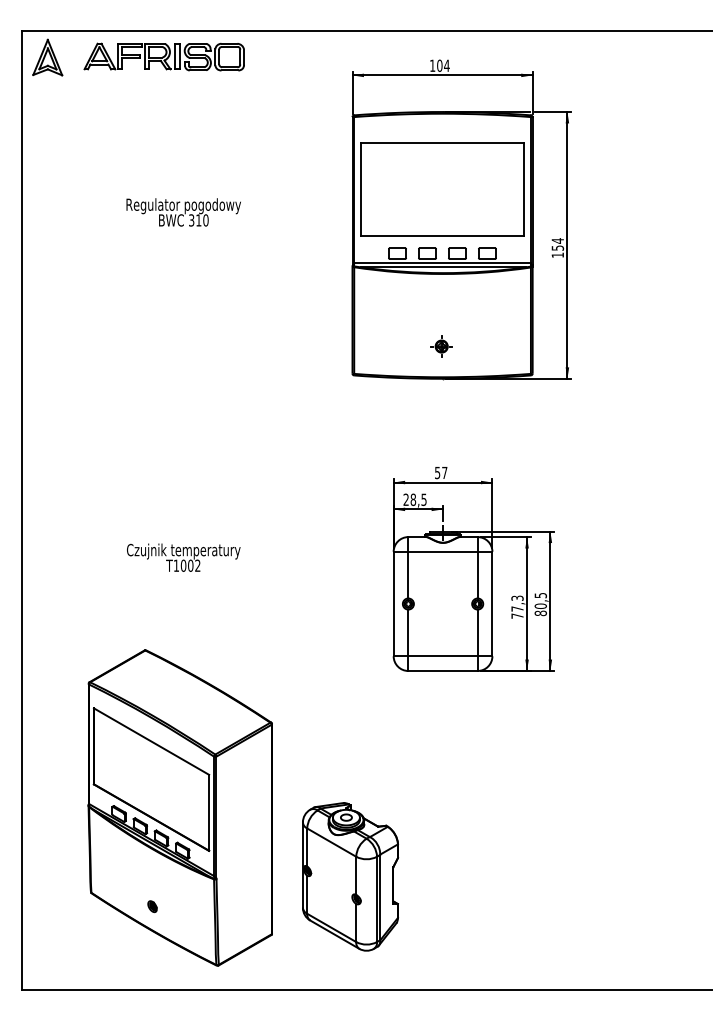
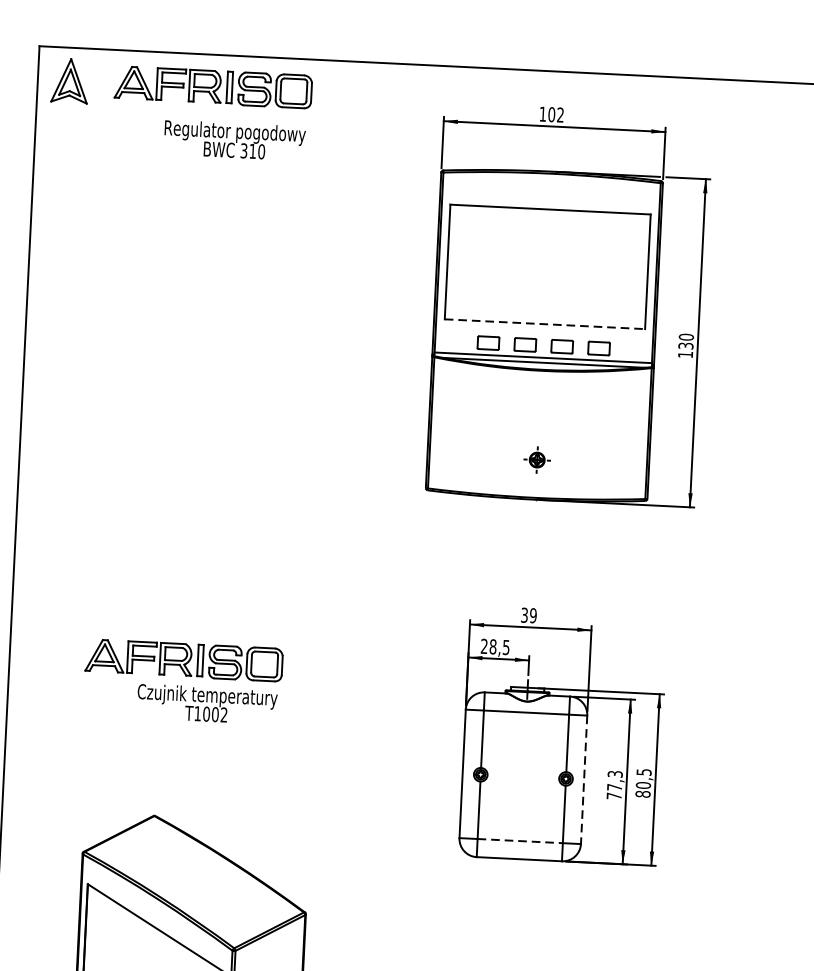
text: (446, 65) -> (560, 114), 104 -> 102
text: (183, 212) -> (234, 140), moved
line: (443, 236) -> (546, 324), solid -> dashed
text: (557, 244) -> (685, 341), 154 -> 130
text: (441, 472) -> (529, 614), 57 -> 39
part: (162, 522) -> (183, 659), added
line: (492, 604) -> (584, 780), solid -> dashed
line: (443, 656) -> (520, 841), solid -> dashed

